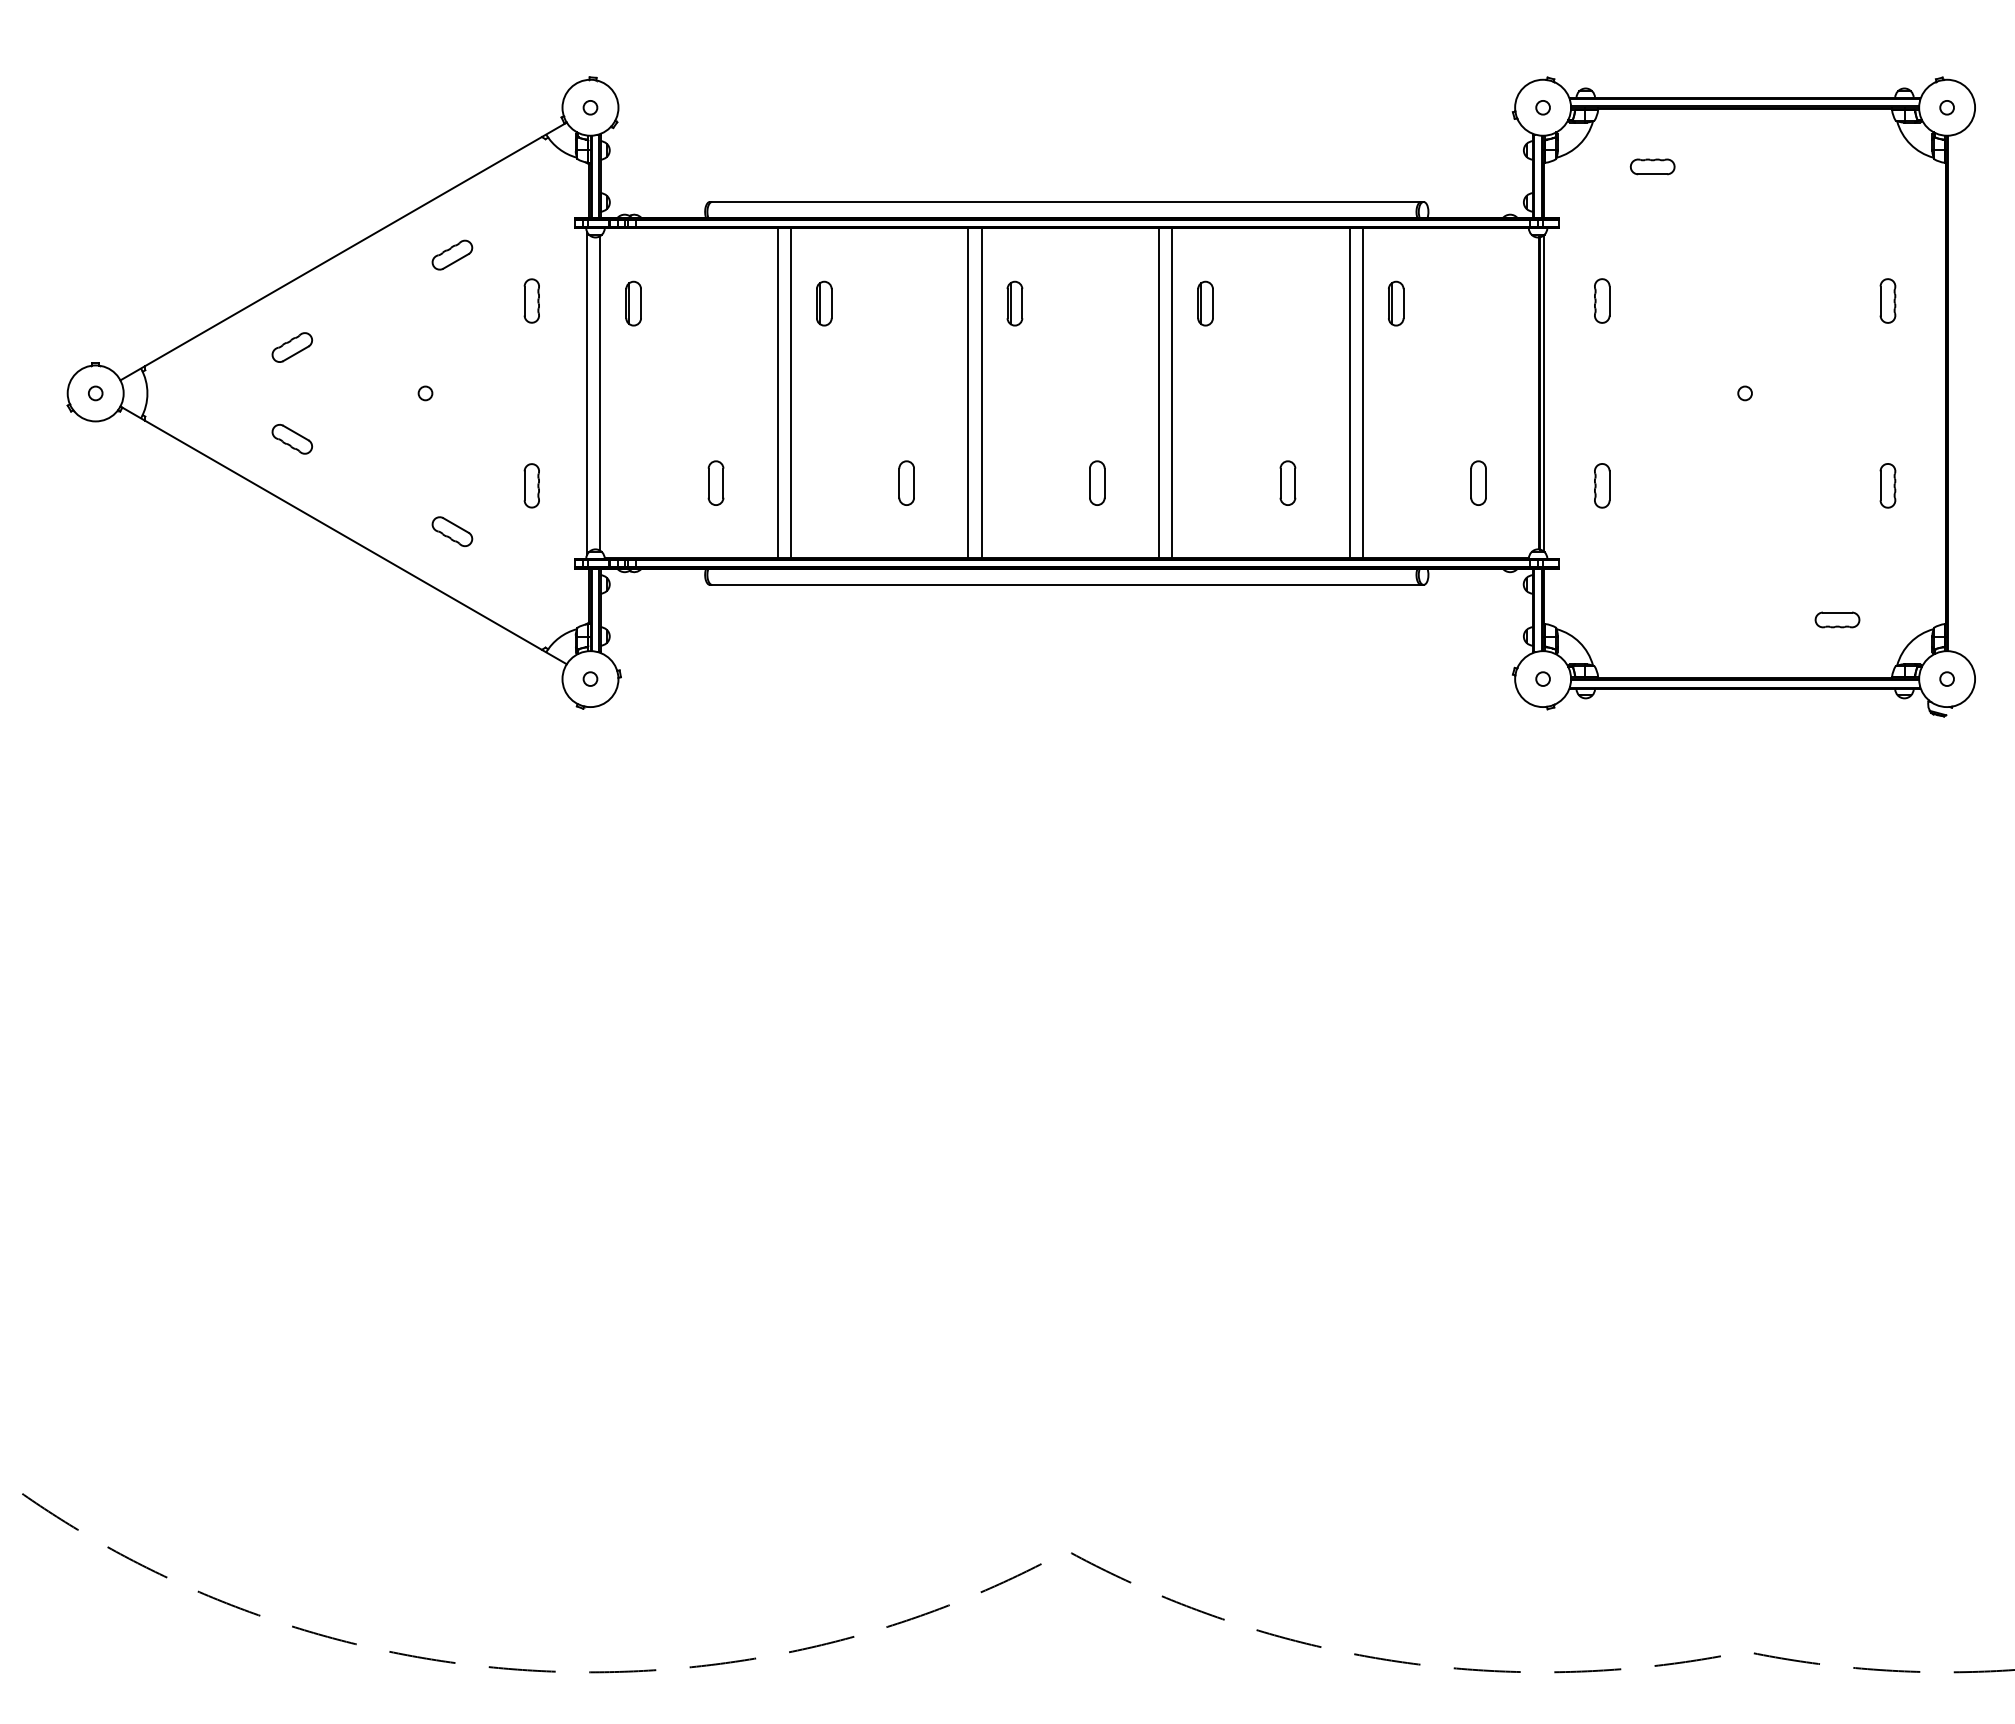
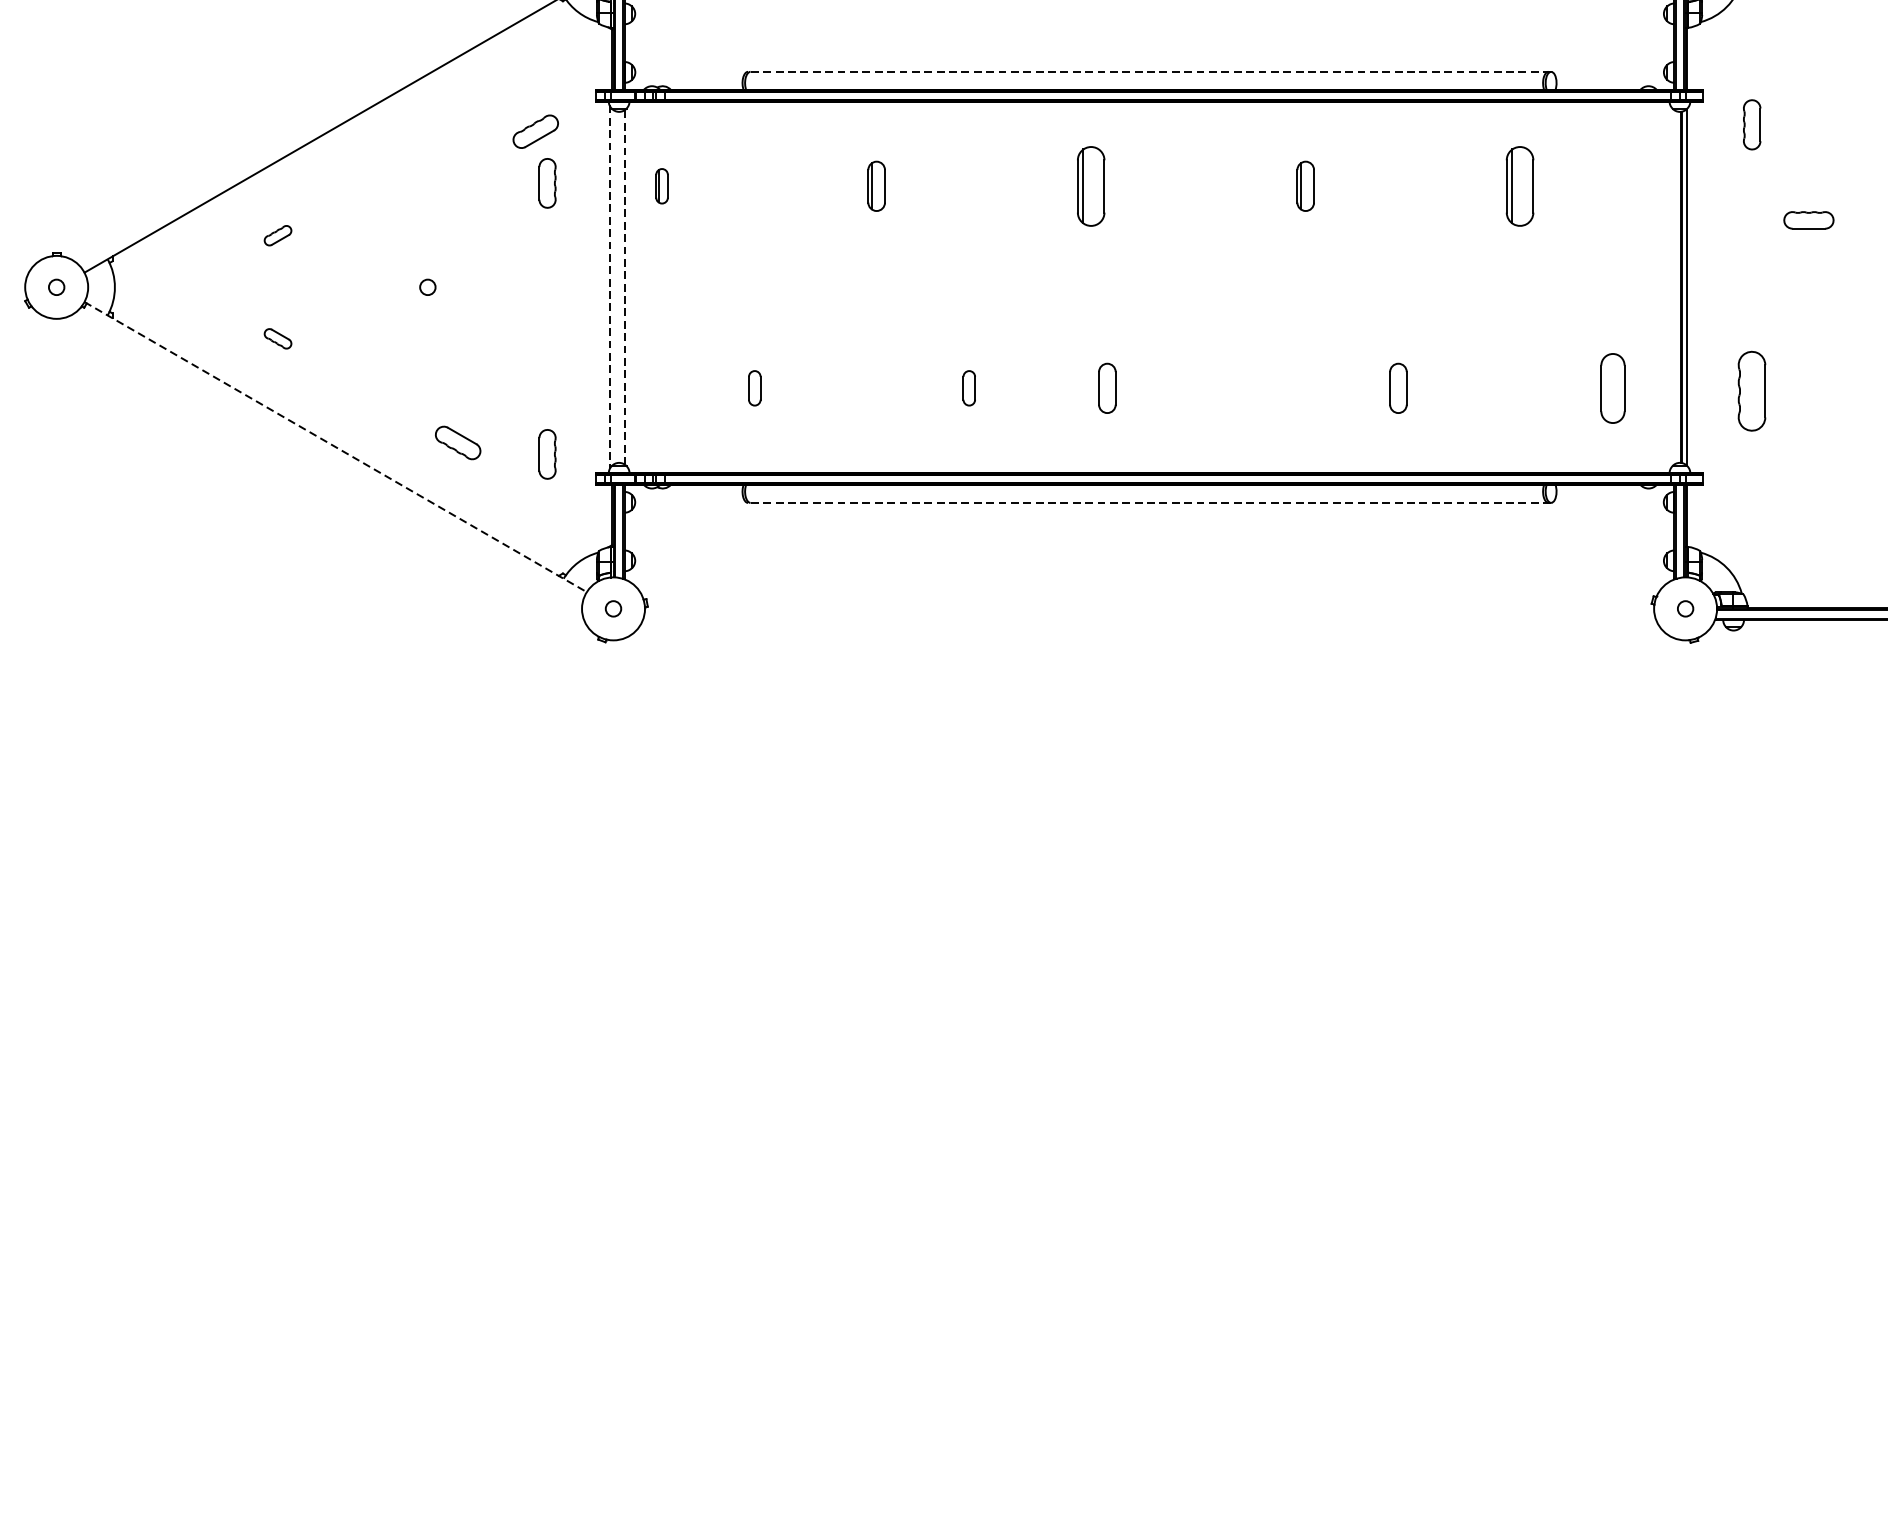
part: (1652, 166) -> (1808, 219), moved
line: (1066, 201) -> (1149, 71), solid -> dashed
part: (452, 254) -> (535, 131), moved
part: (1602, 300) -> (1752, 124), moved
part: (633, 303) -> (661, 186), size x0.7
part: (1014, 303) -> (1090, 186), size x1.6
part: (1396, 303) -> (1520, 186), size x1.6
part: (292, 347) -> (278, 235), size x0.6
line: (587, 393) -> (610, 287), solid -> dashed
line: (600, 393) -> (624, 287), solid -> dashed
line: (777, 393) -> (823, 287), removed
line: (790, 393) -> (838, 287), removed
line: (968, 393) -> (1038, 287), removed
line: (981, 393) -> (1053, 287), removed
line: (1158, 393) -> (1252, 287), removed
line: (1172, 393) -> (1268, 287), removed
line: (1349, 393) -> (1467, 287), removed
line: (1362, 393) -> (1482, 287), removed
part: (292, 438) -> (278, 338), size x0.6
part: (715, 482) -> (754, 387), size x0.7
part: (906, 482) -> (969, 387), size x0.7
part: (1097, 482) -> (1107, 387), moved
part: (1478, 482) -> (1612, 387), size x1.4
part: (531, 485) -> (547, 454), moved
part: (1602, 485) -> (1752, 390), size x1.6
line: (343, 535) -> (335, 447), solid -> dashed
line: (1066, 584) -> (1149, 502), solid -> dashed

